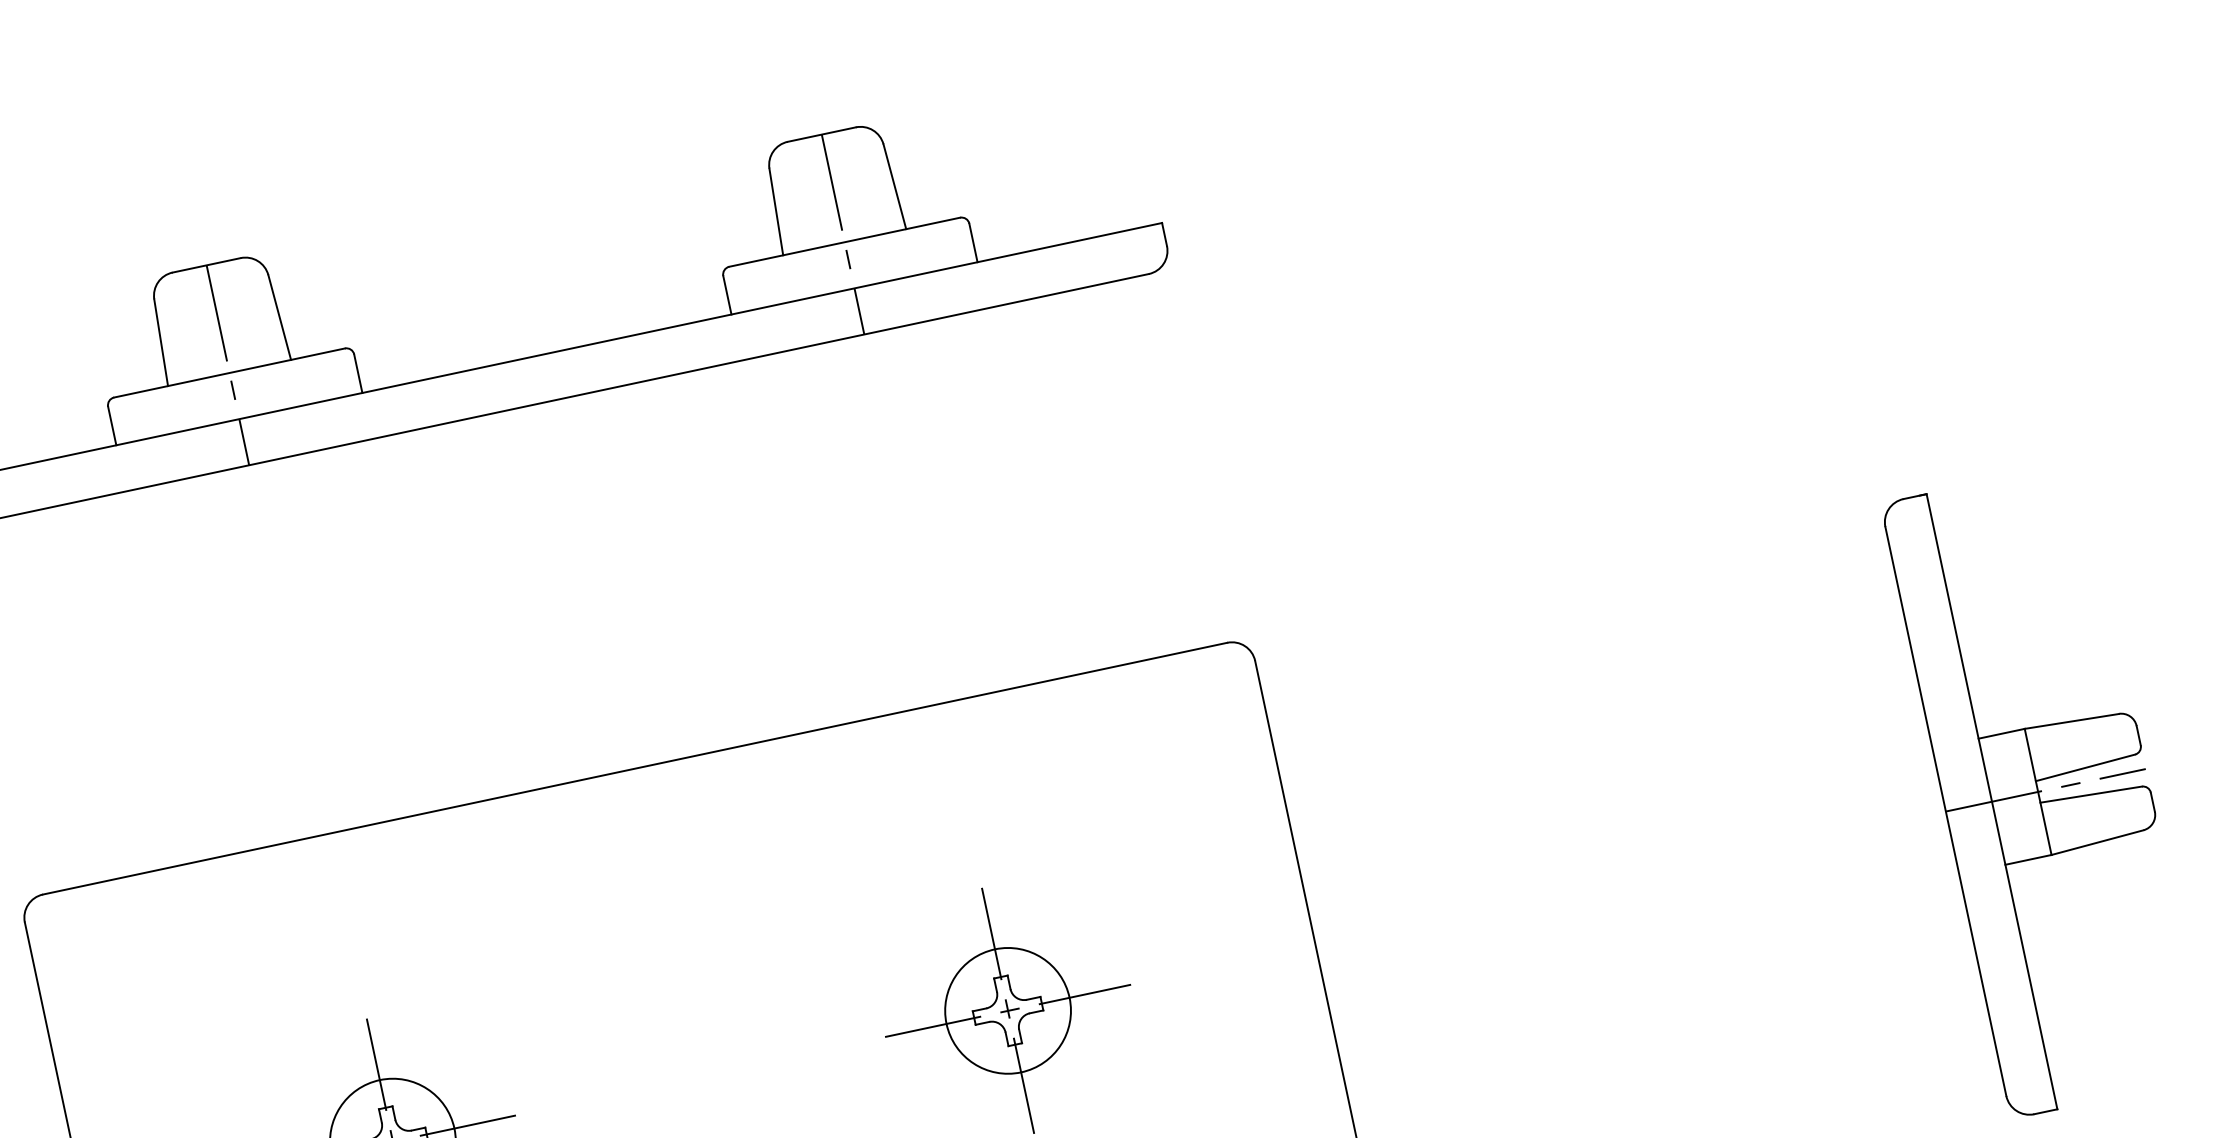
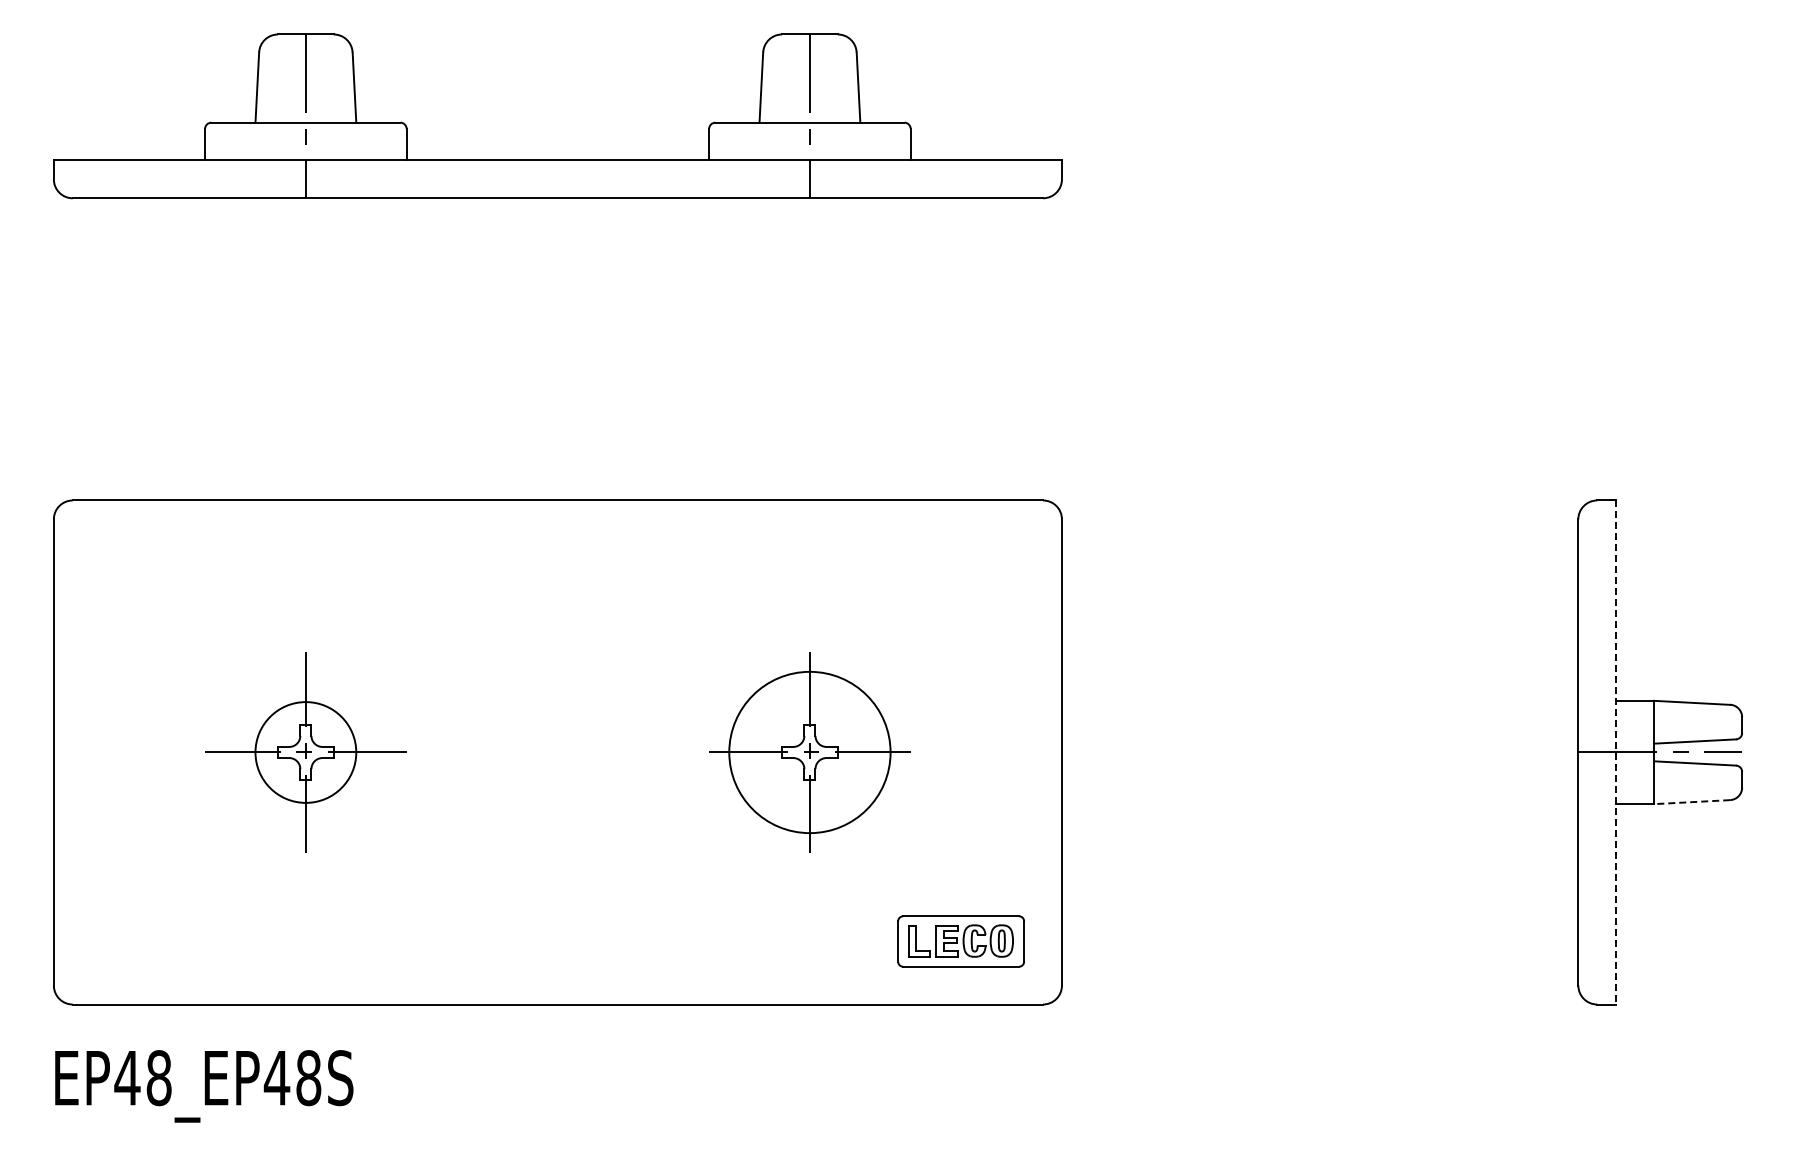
line: (1992, 801) -> (1616, 752), solid -> dashed
line: (2096, 843) -> (1691, 802), solid -> dashed
circle: (1007, 1010) -> (809, 752), size x1.6

